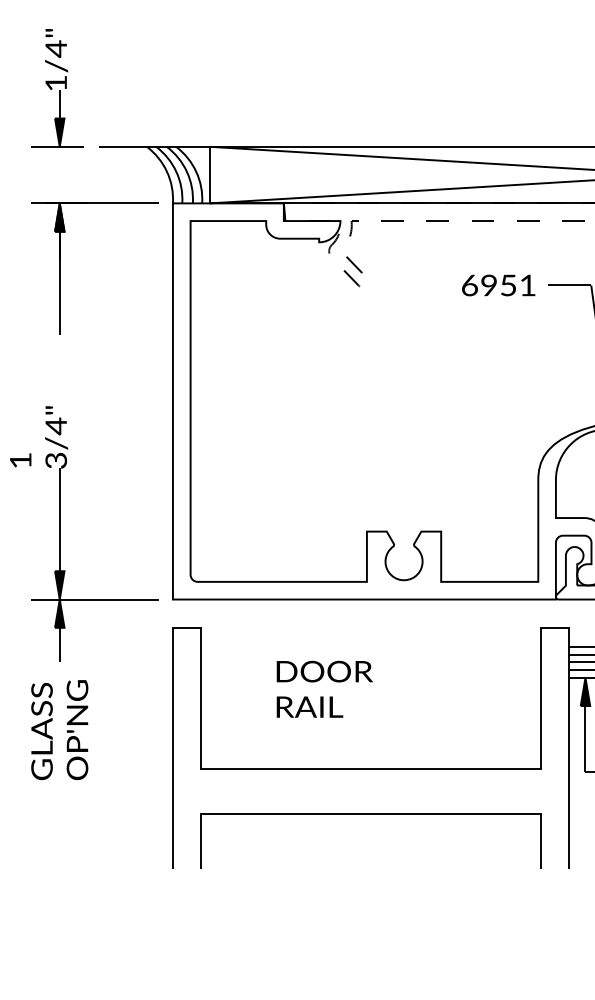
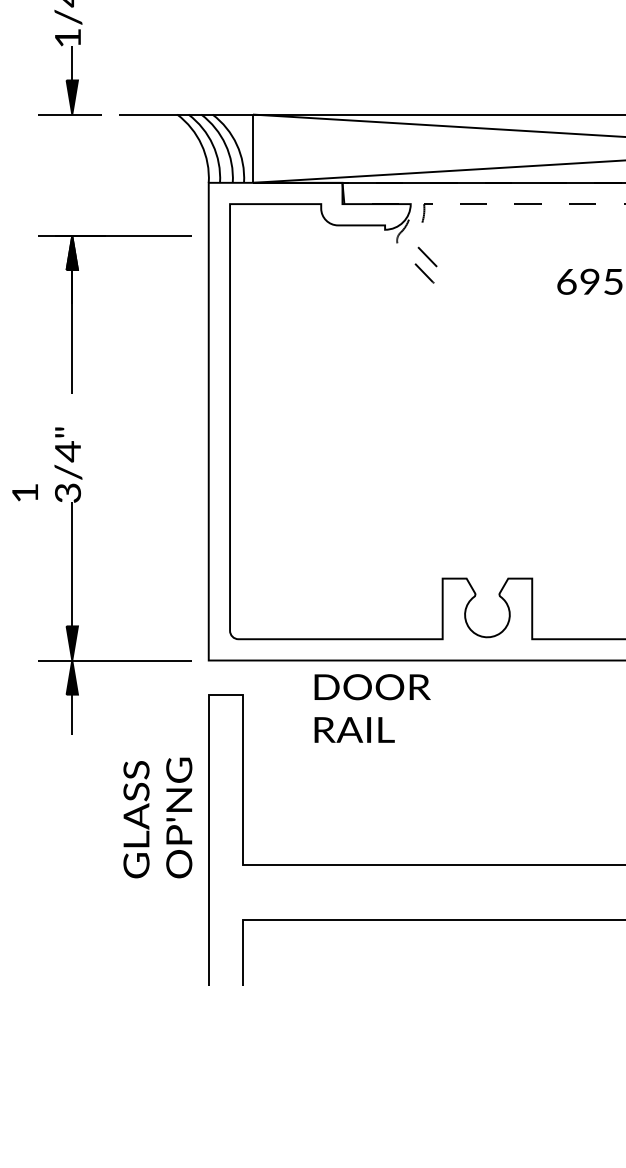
part: (60, 268) -> (73, 314), moved
text: (324, 688) -> (372, 707), moved
text: (59, 730) -> (157, 818), moved

